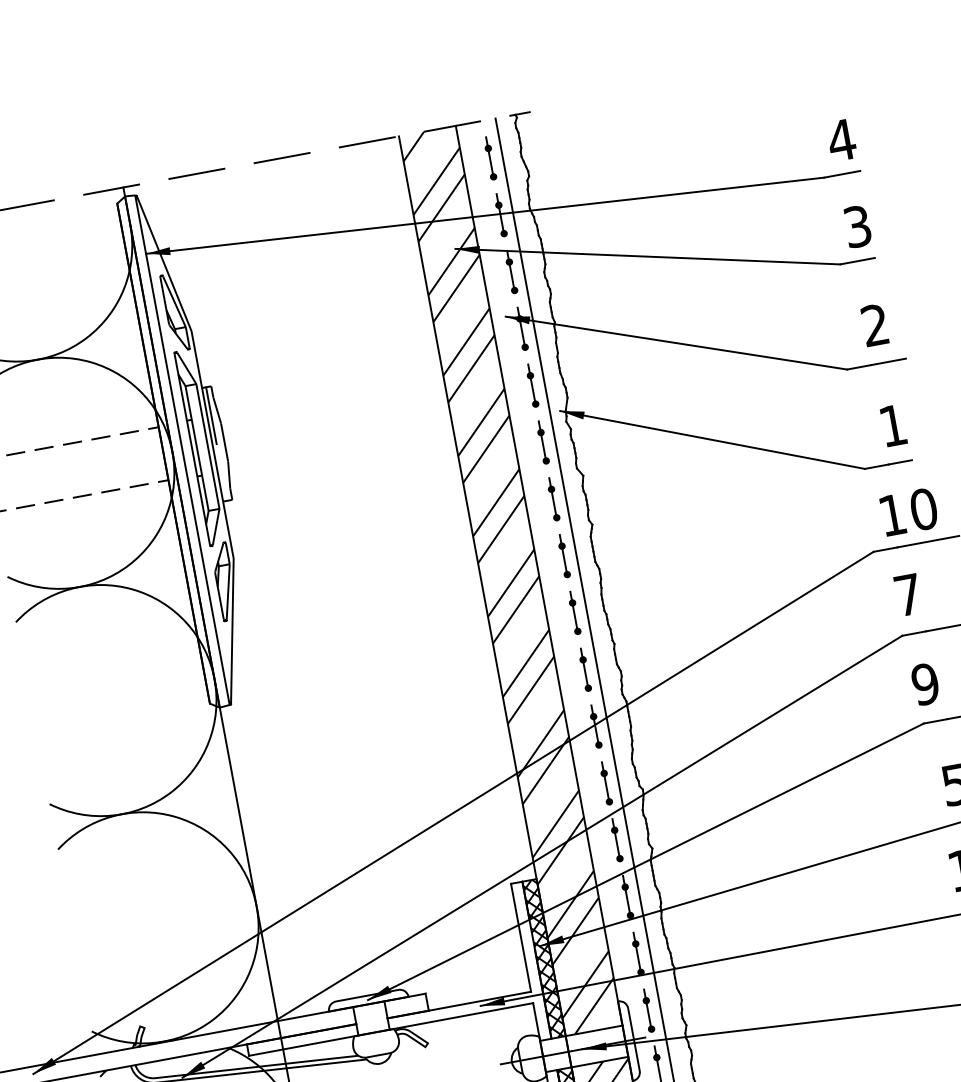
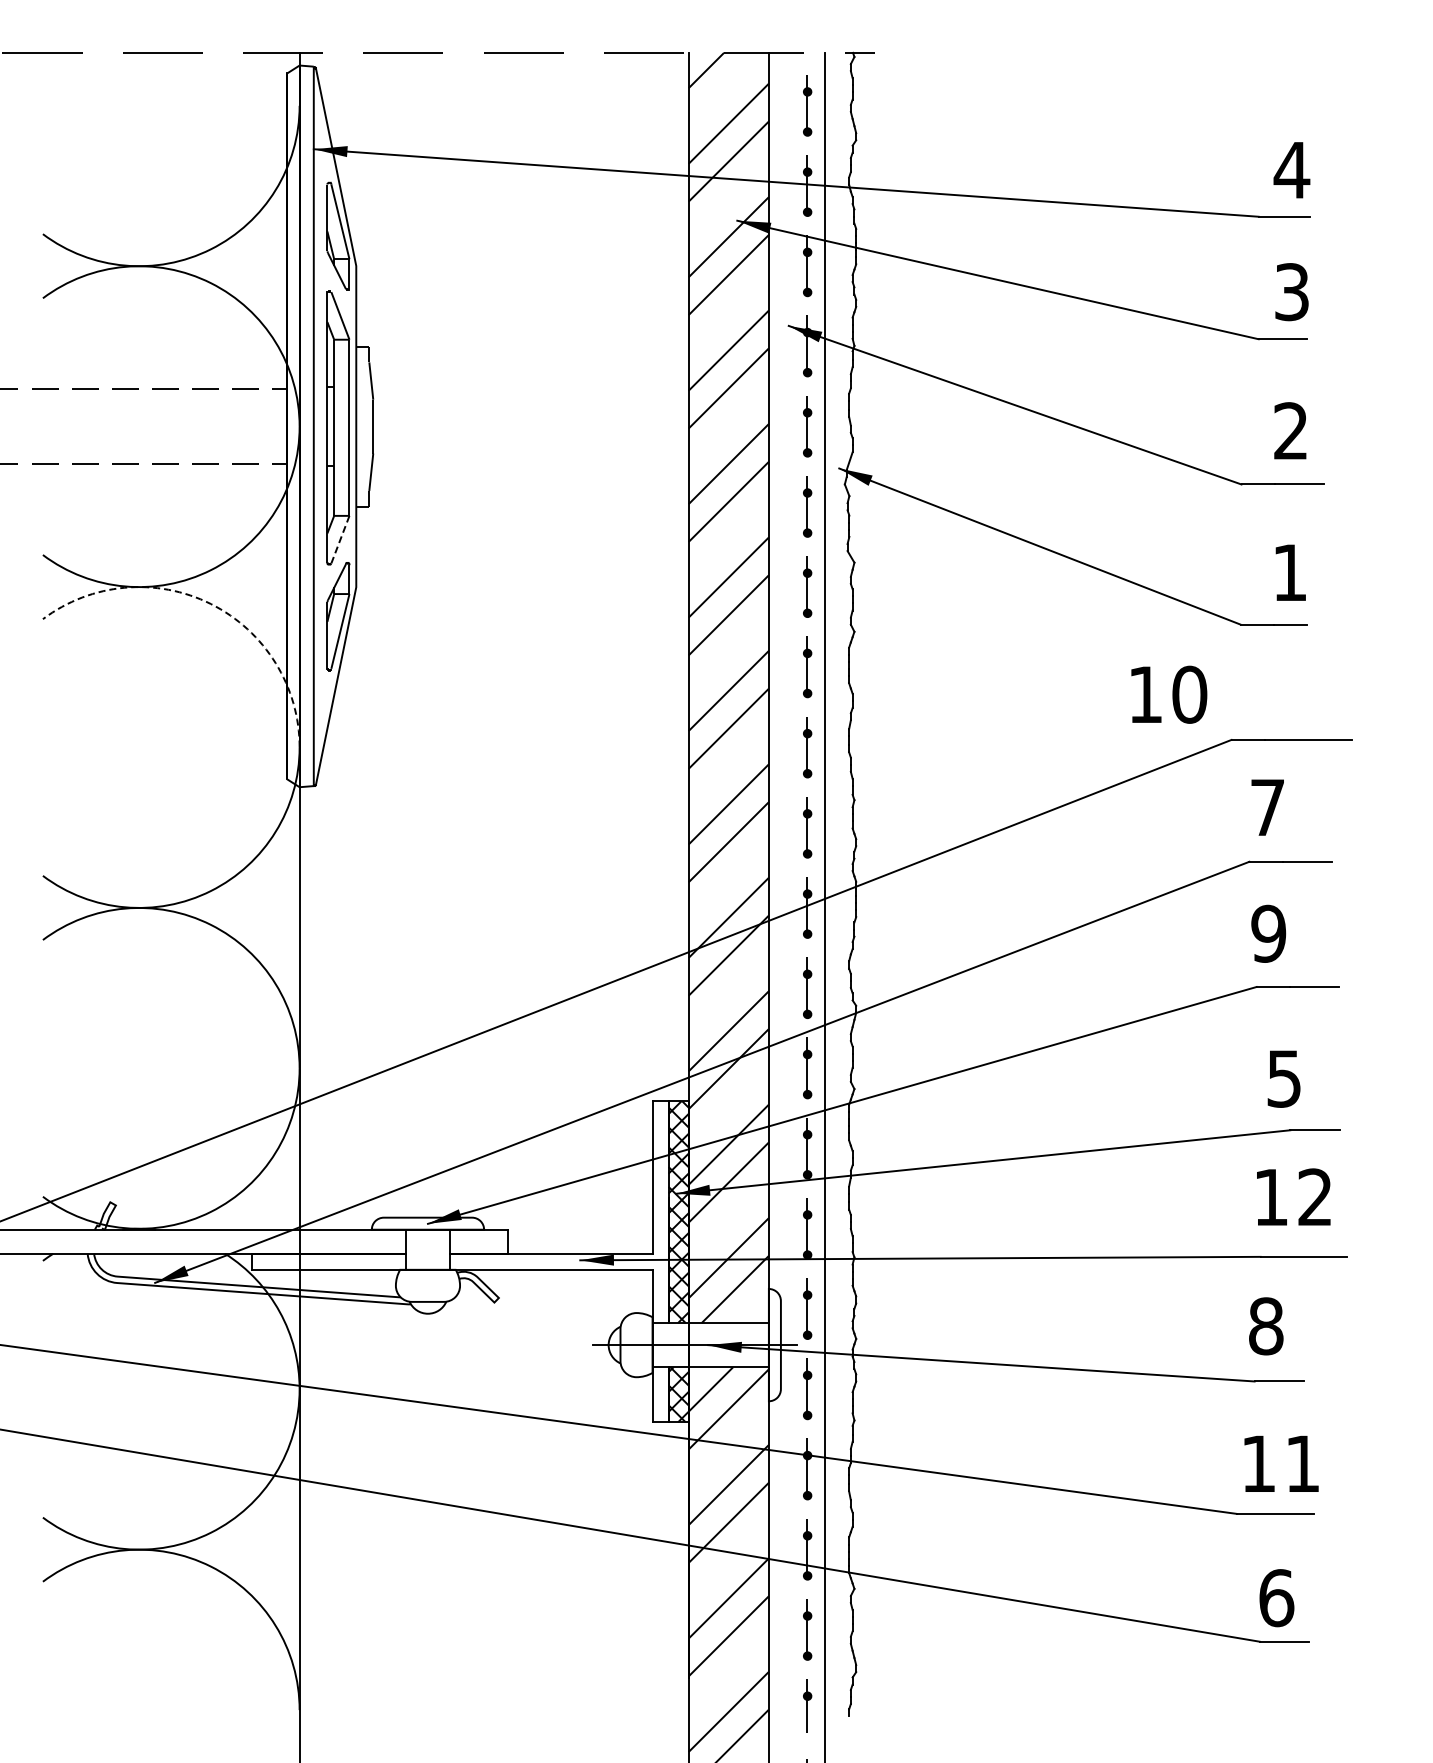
line: (211, 415) -> (362, 386), removed
text: (909, 511) -> (1169, 694), moved
line: (216, 527) -> (340, 540), solid -> dashed
arc: (132, 589) -> (210, 604), solid -> dashed

